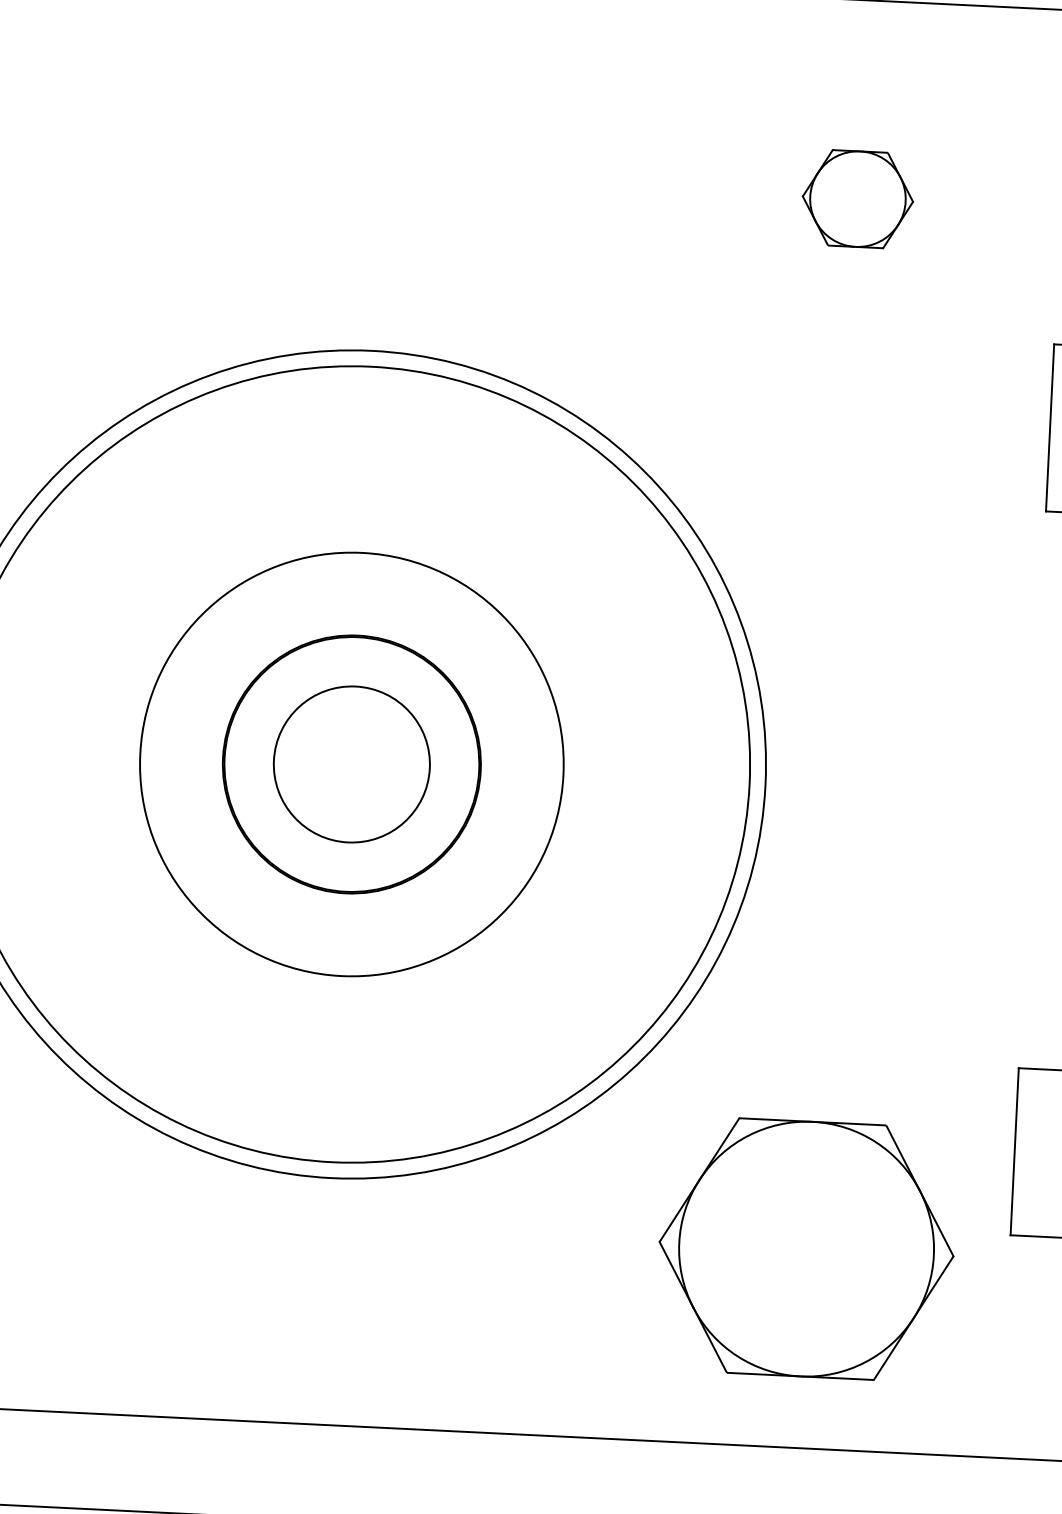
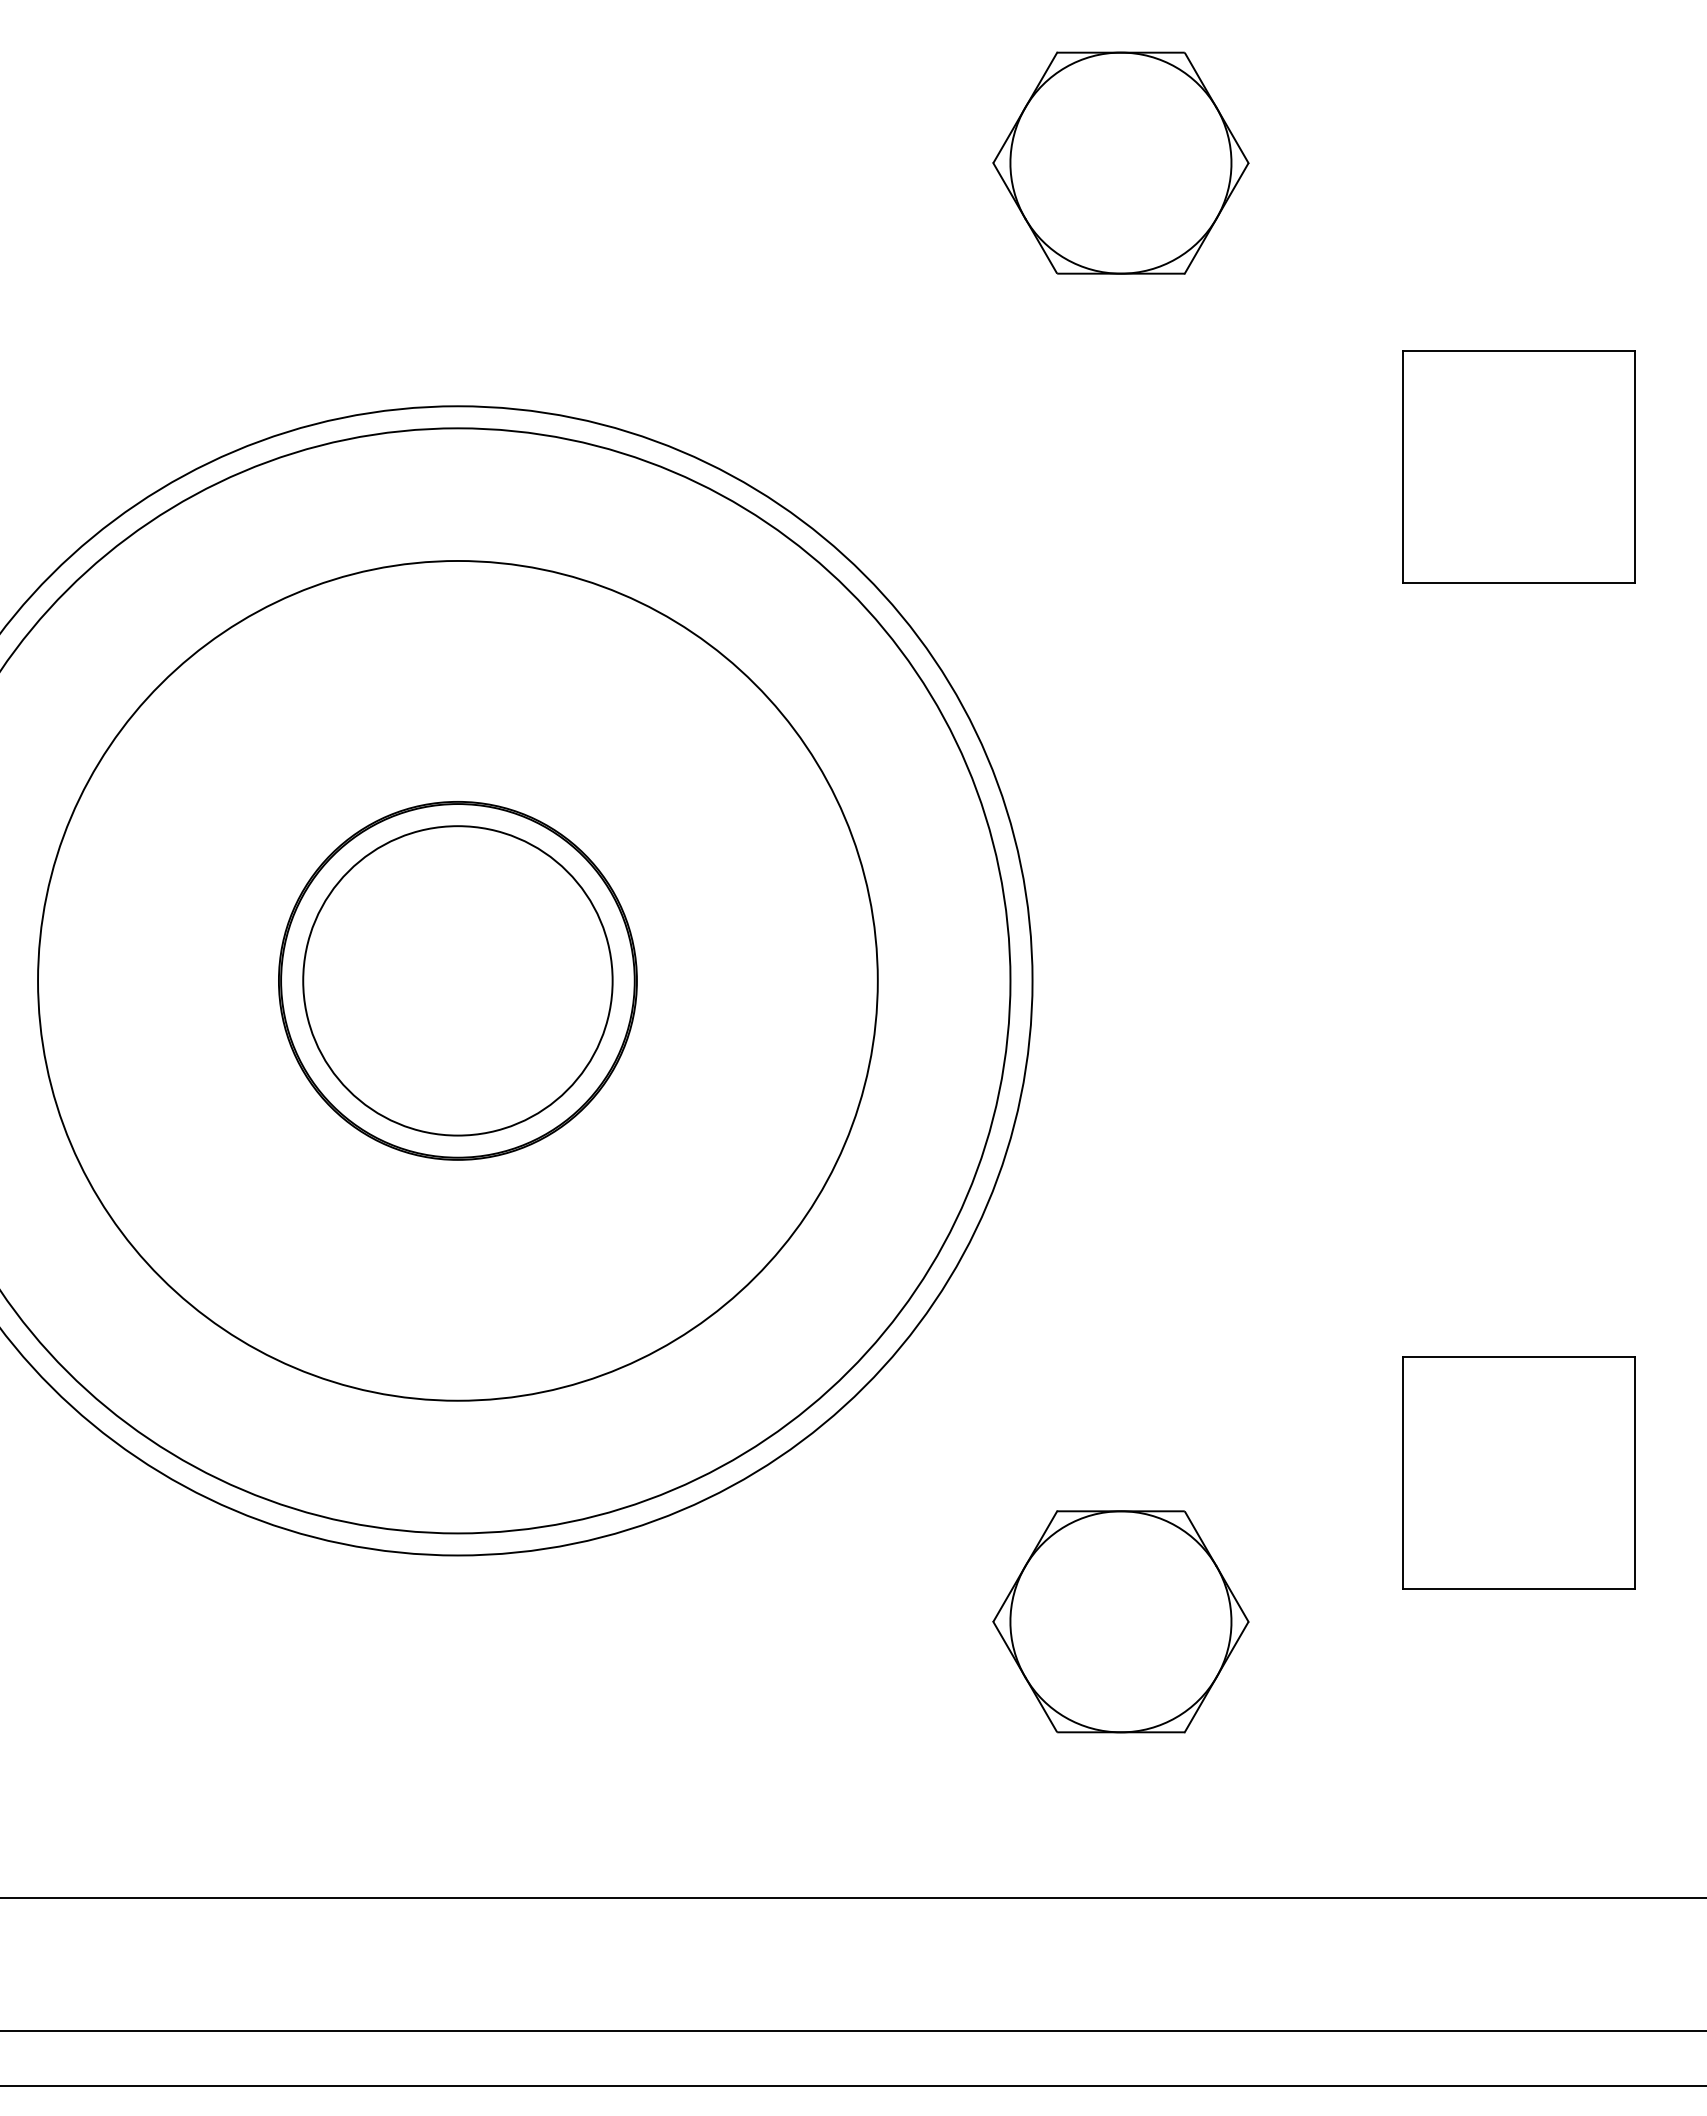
part: (857, 198) -> (1120, 162), size x1.67
circle: (351, 764) -> (457, 980), size x1.43
circle: (351, 764) -> (457, 980), size x1.43
part: (806, 1248) -> (1120, 1621), size x0.62

